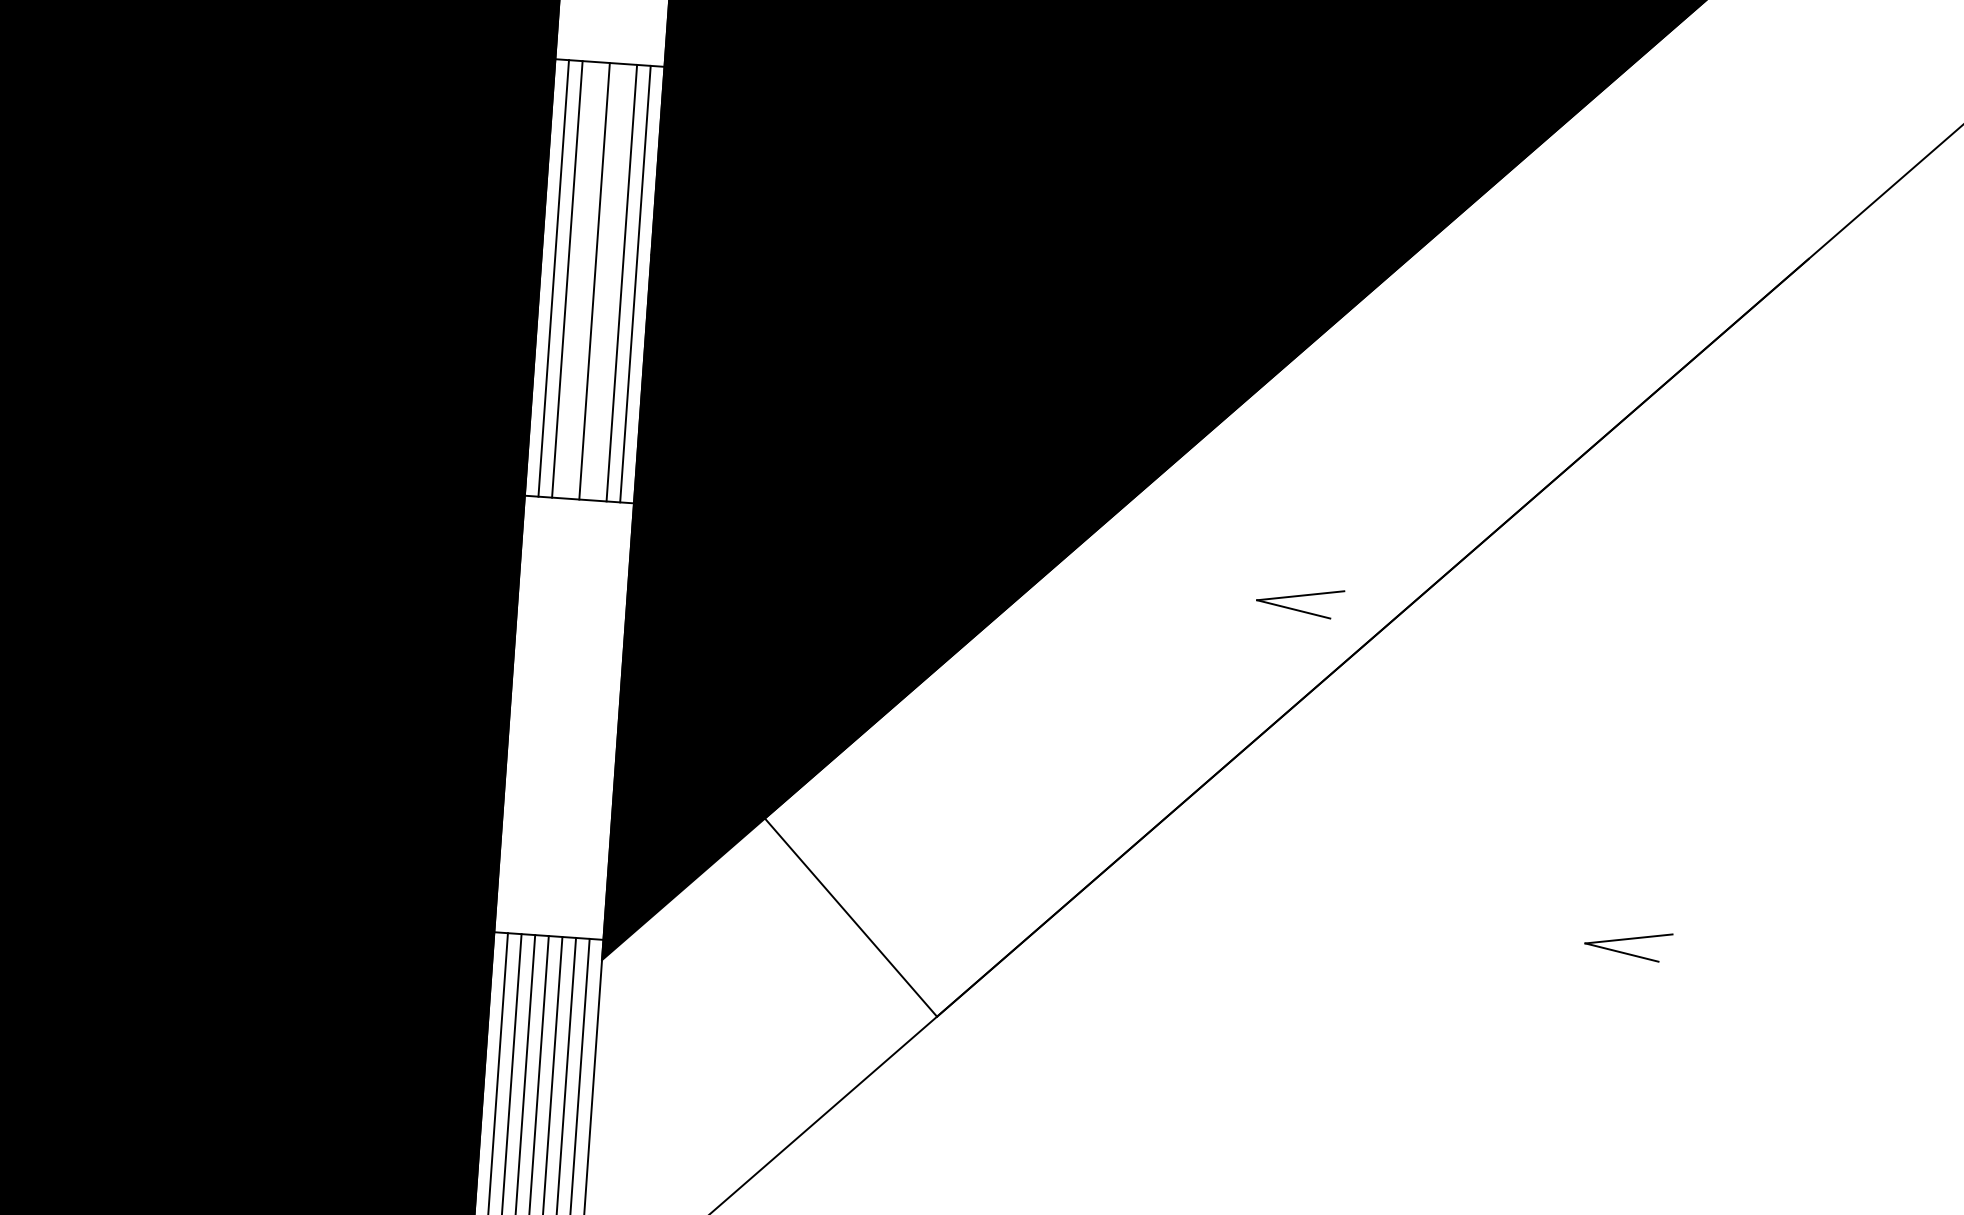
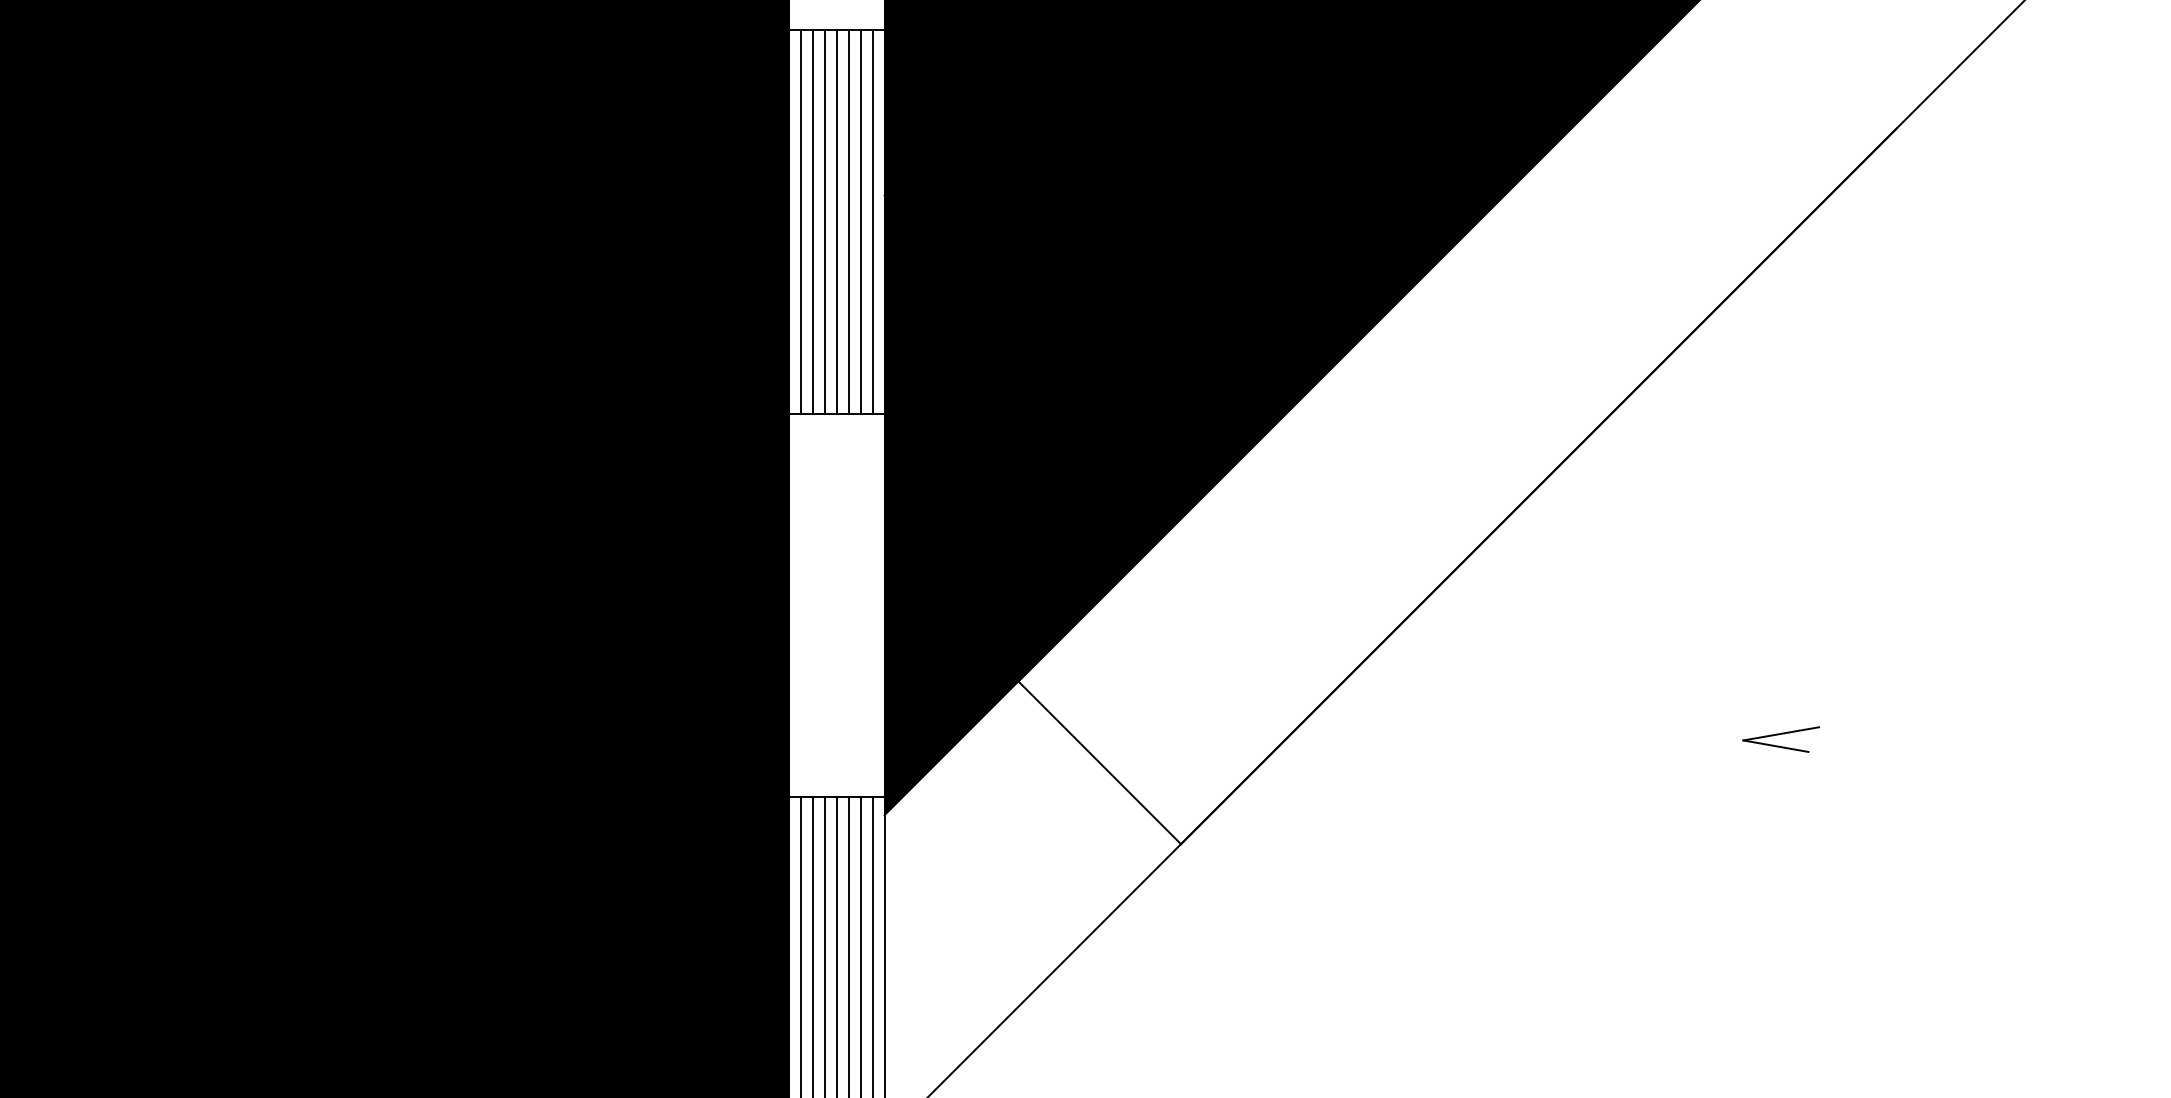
line: (580, 279) -> (824, 221), added
line: (608, 281) -> (848, 221), added
part: (1299, 602) -> (1472, 459), removed

